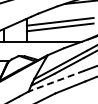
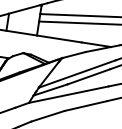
line: (56, 81) -> (68, 95), dashed -> solid

